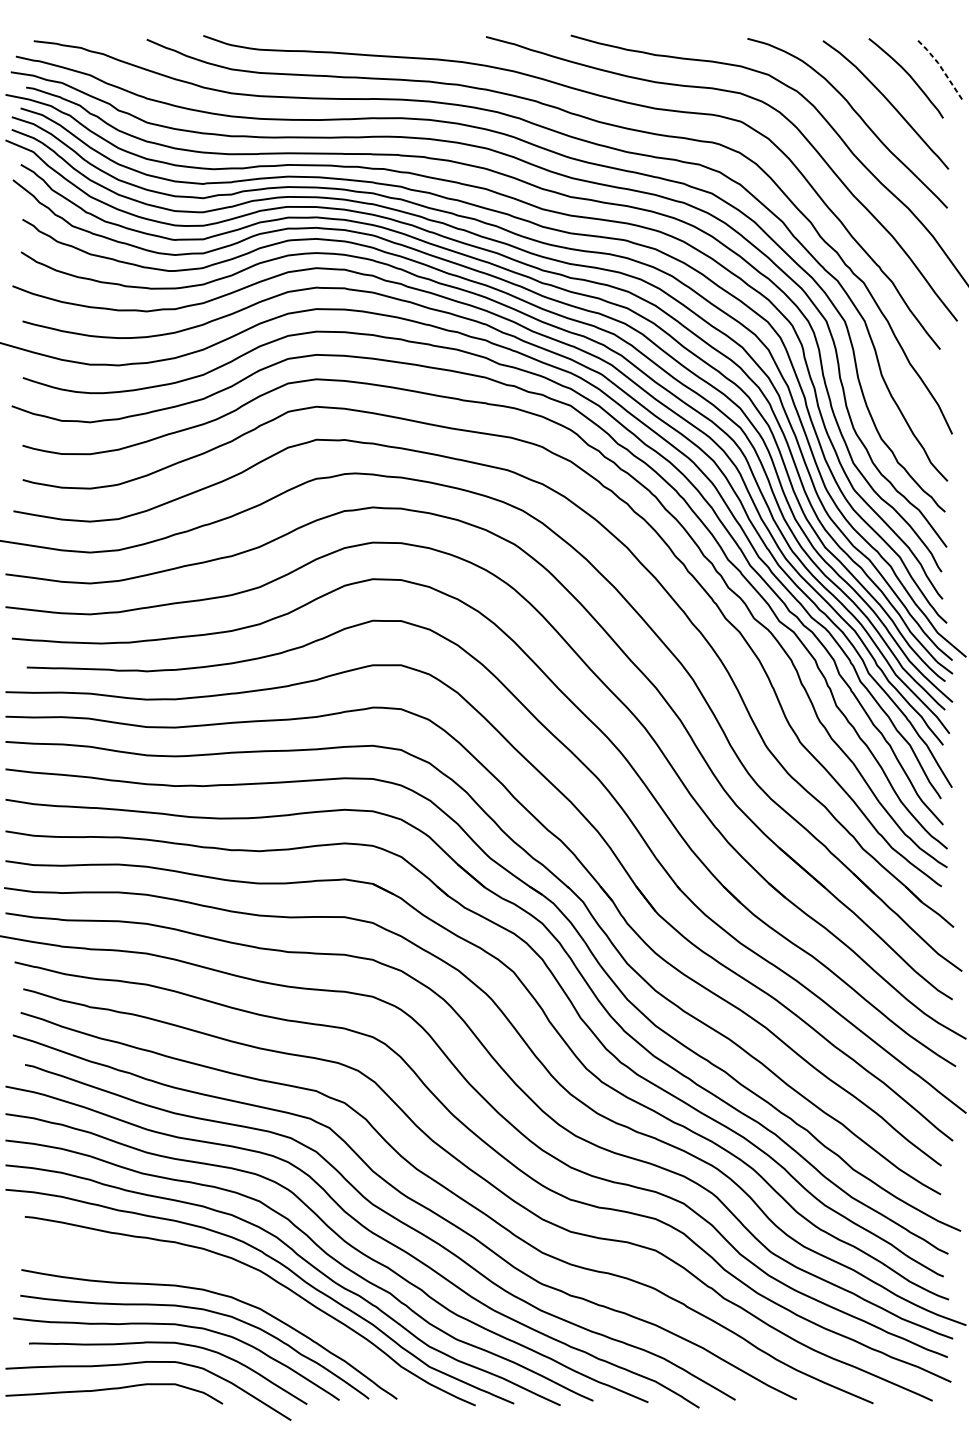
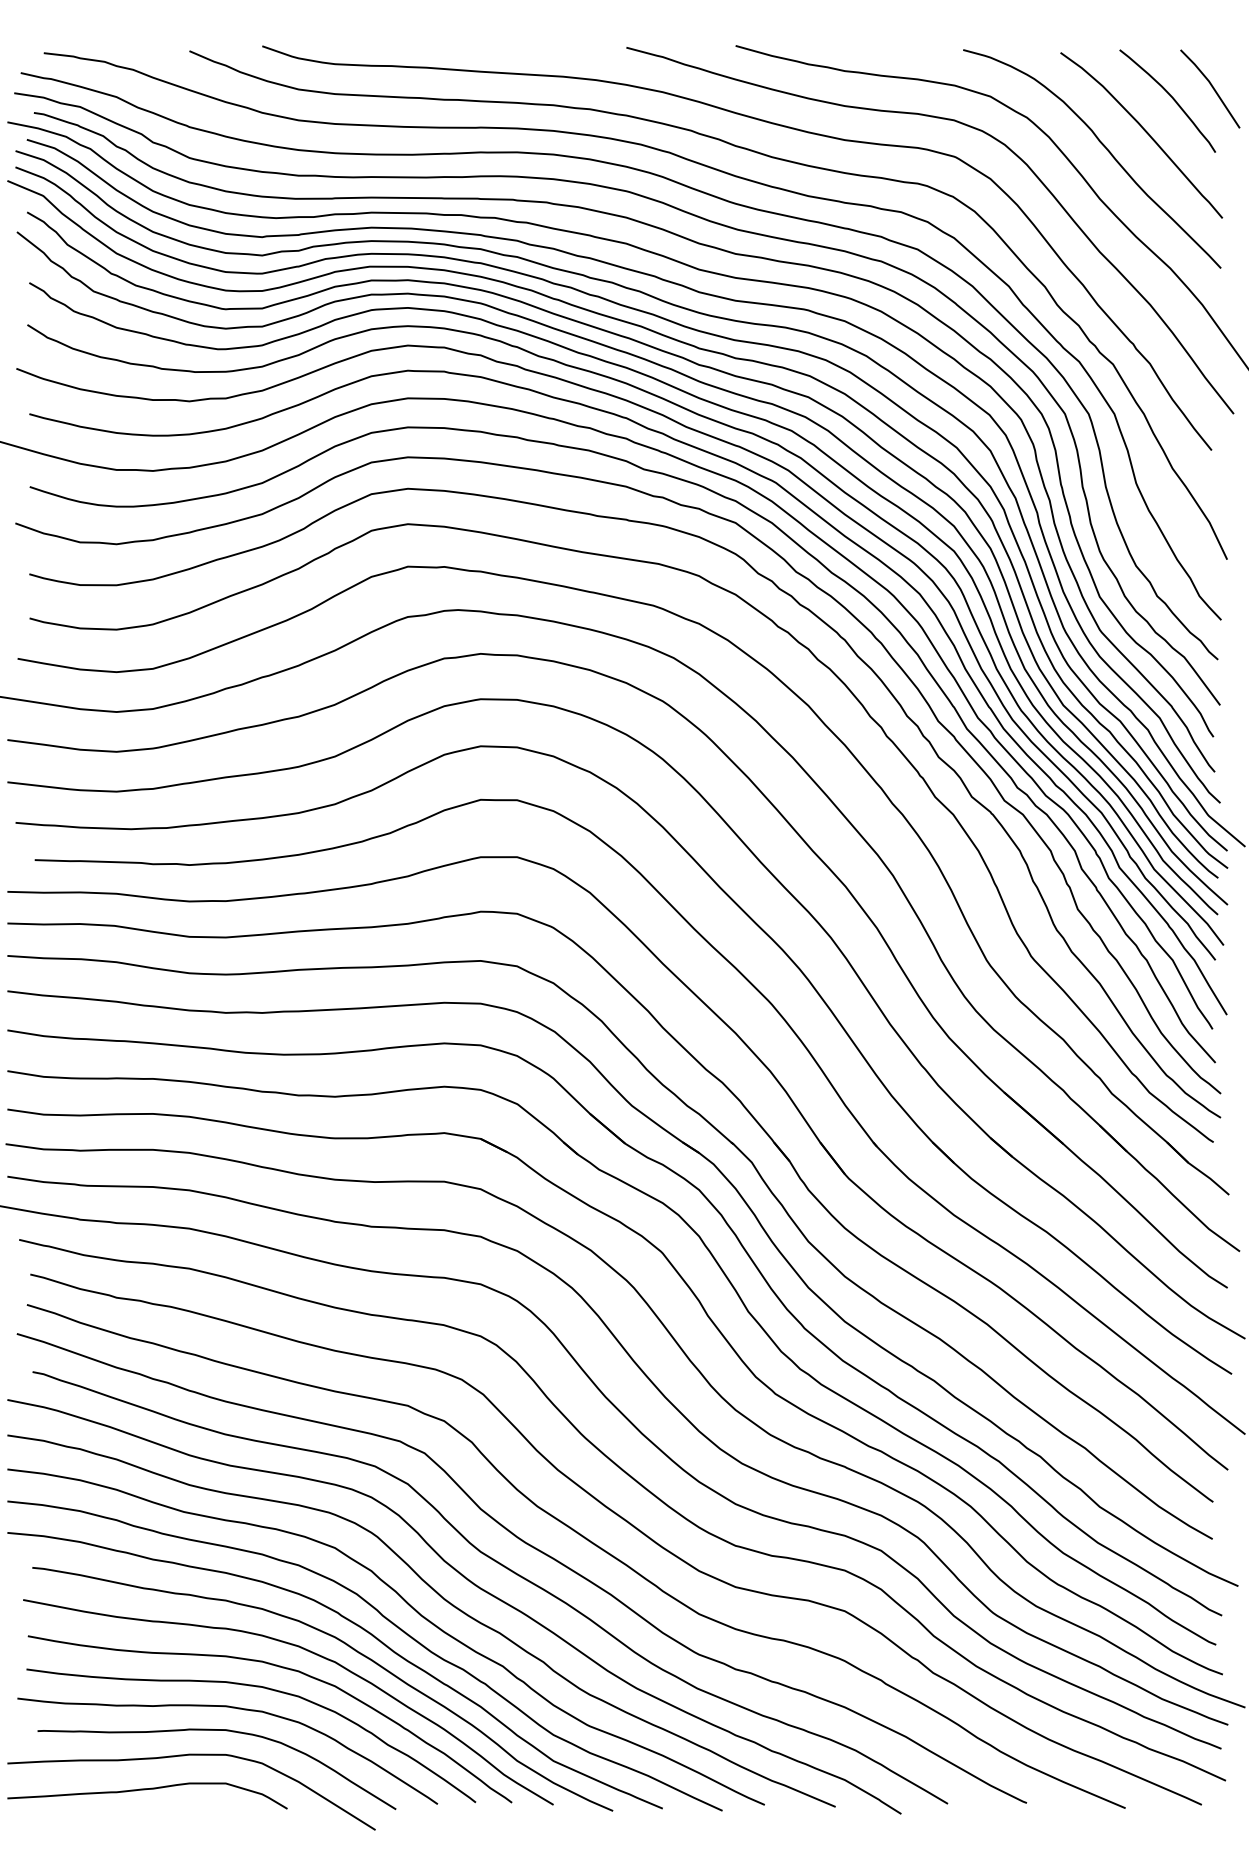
line: (940, 66) -> (1211, 85), dashed -> solid
curve: (239, 1282) -> (309, 1652), added

